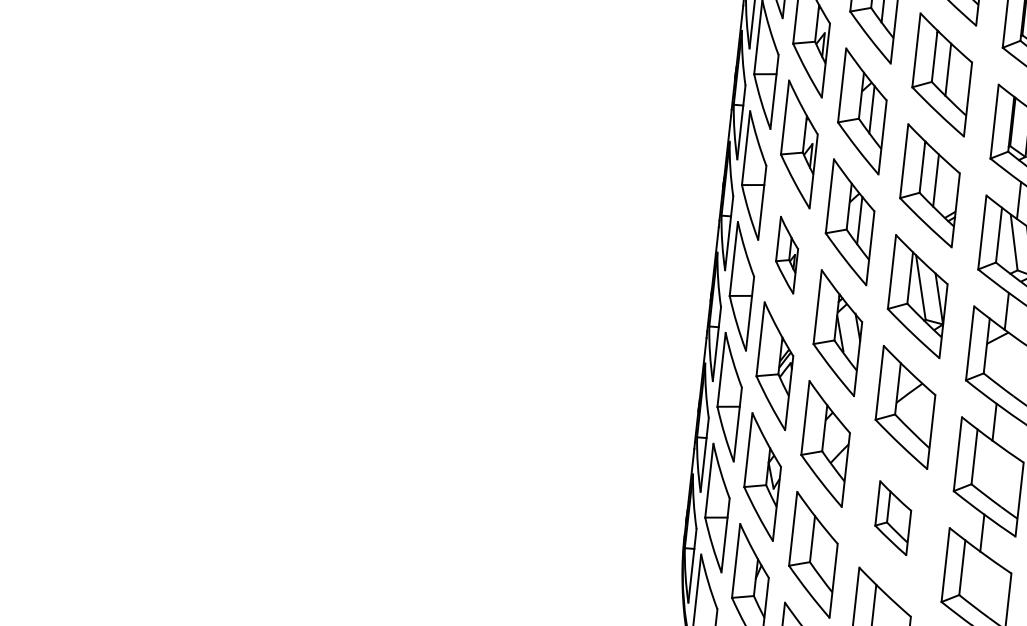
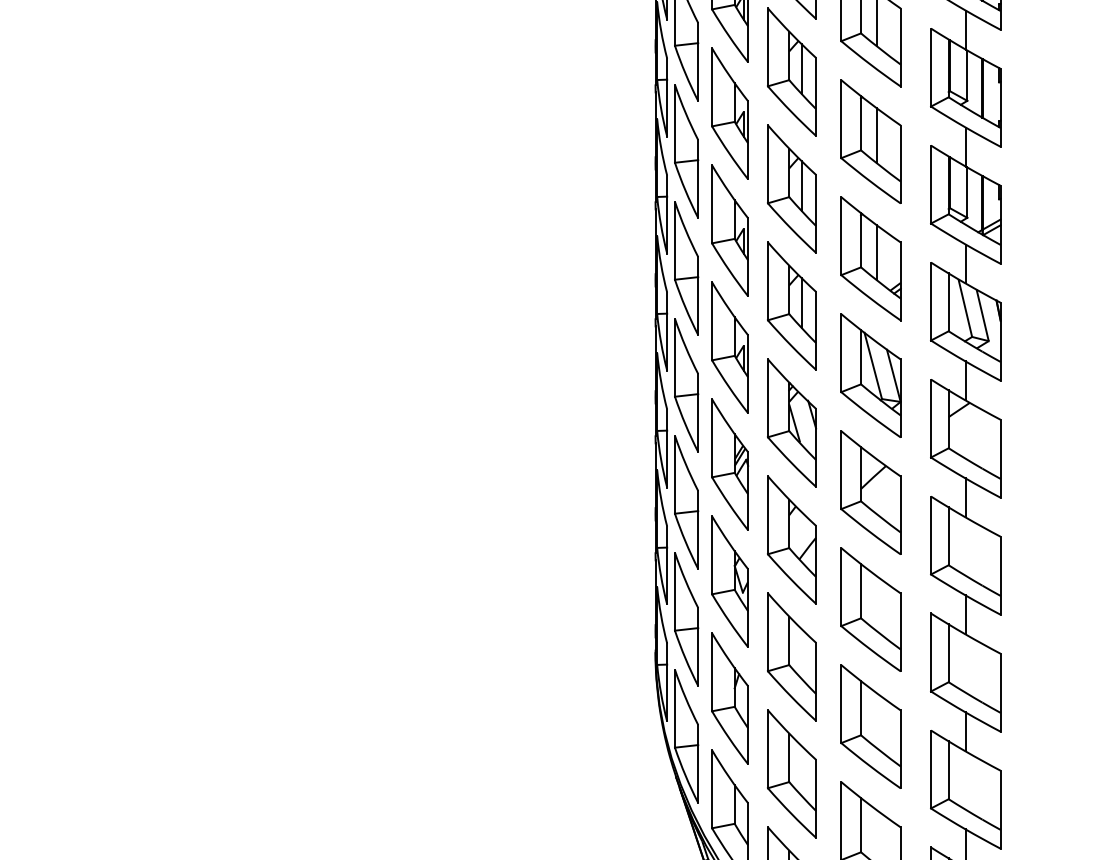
part: (786, 254) -> (729, 347), size x1.67
part: (892, 517) -> (870, 609), size x1.67

